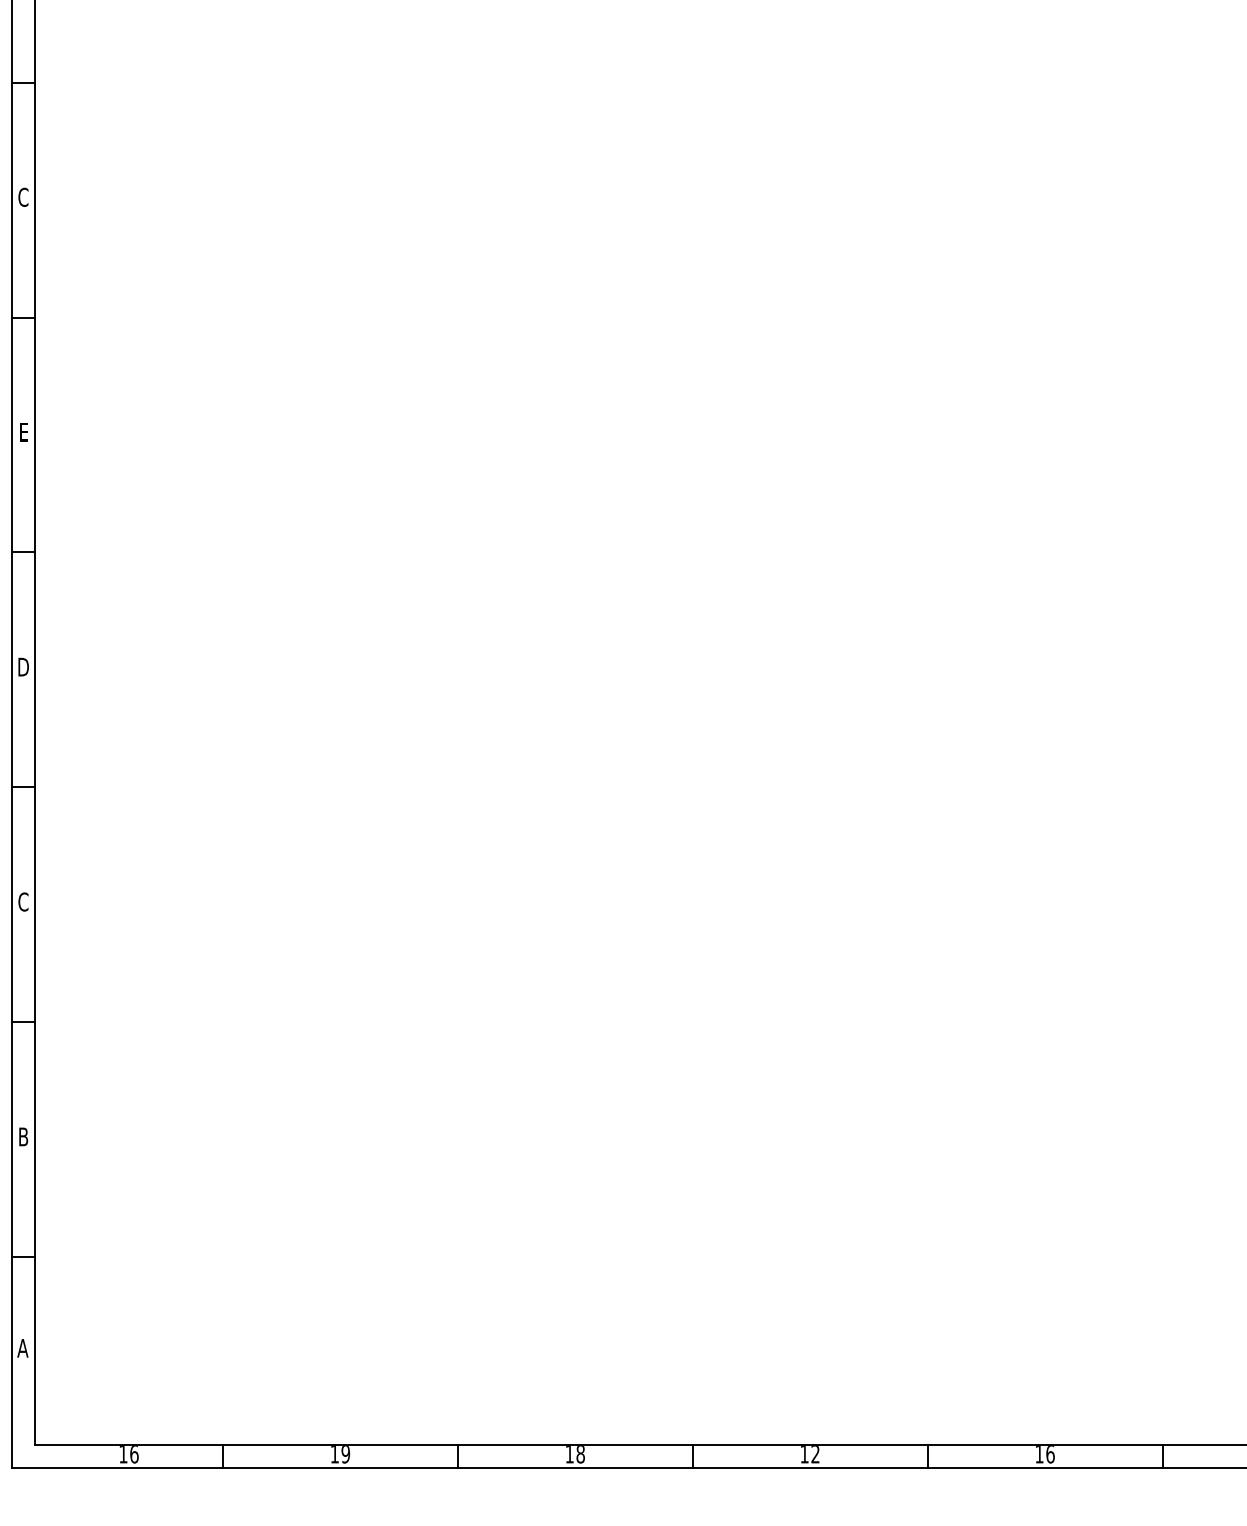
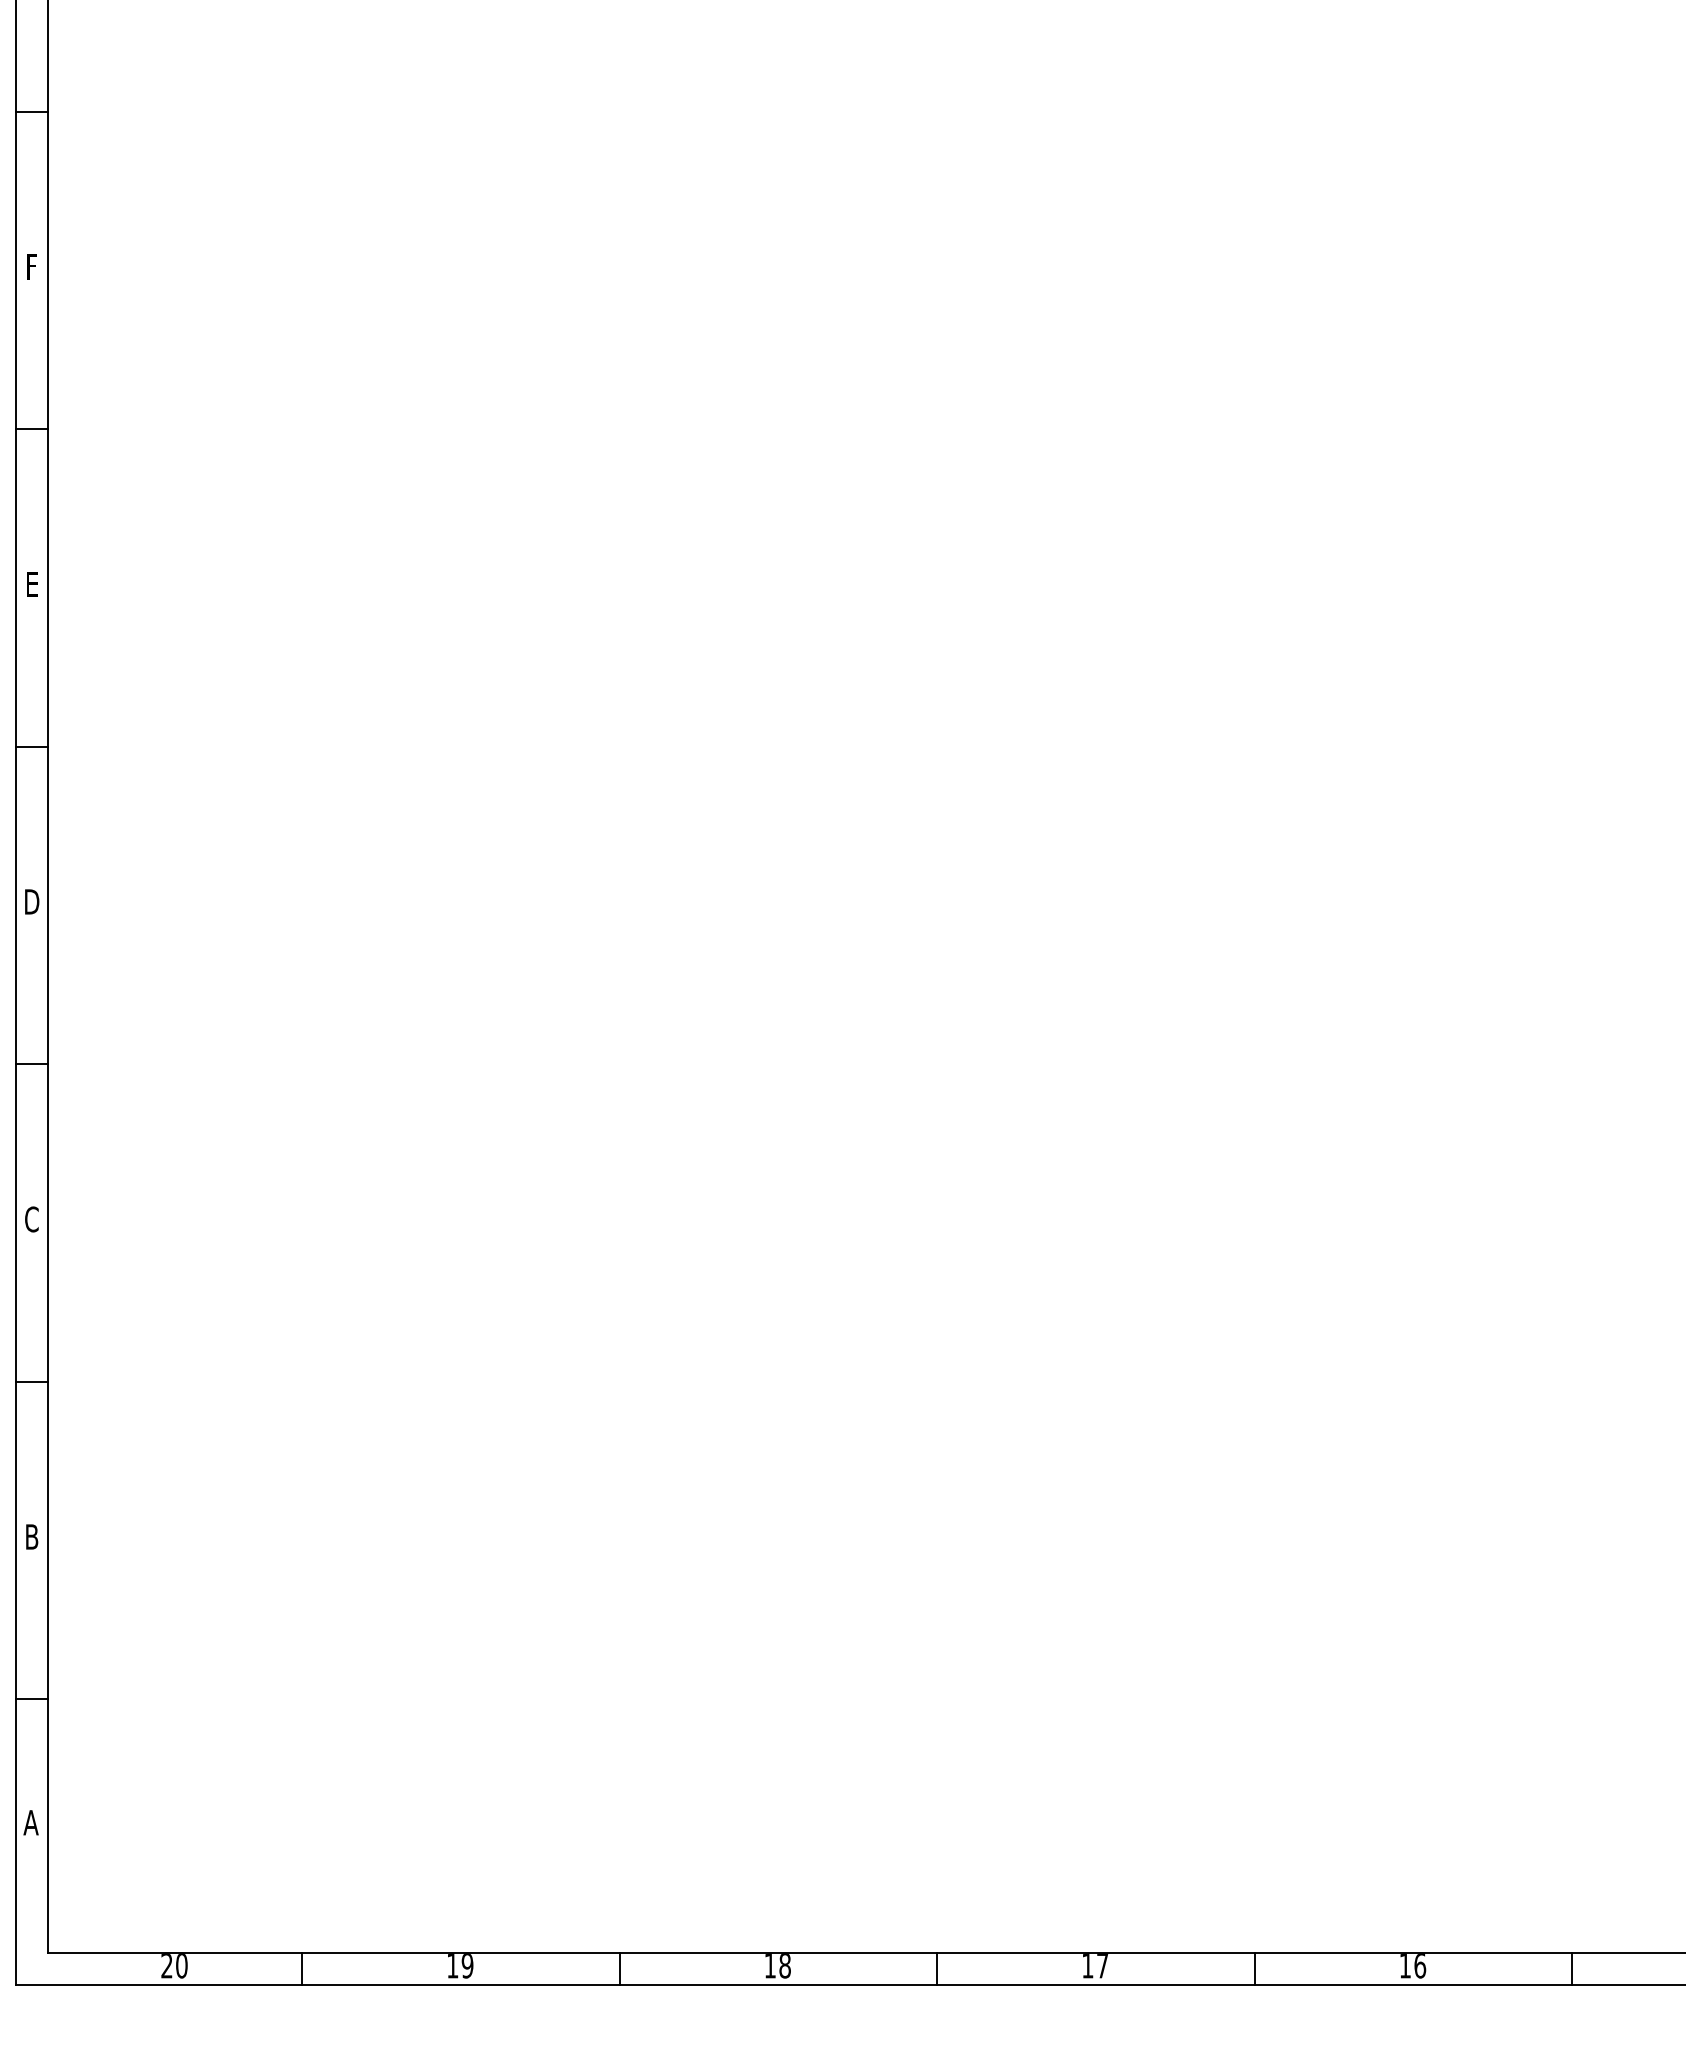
text: (23, 196) -> (31, 265), C -> F
text: (128, 1454) -> (173, 1966), 16 -> 20
text: (815, 1454) -> (1102, 1966), 12 -> 17

